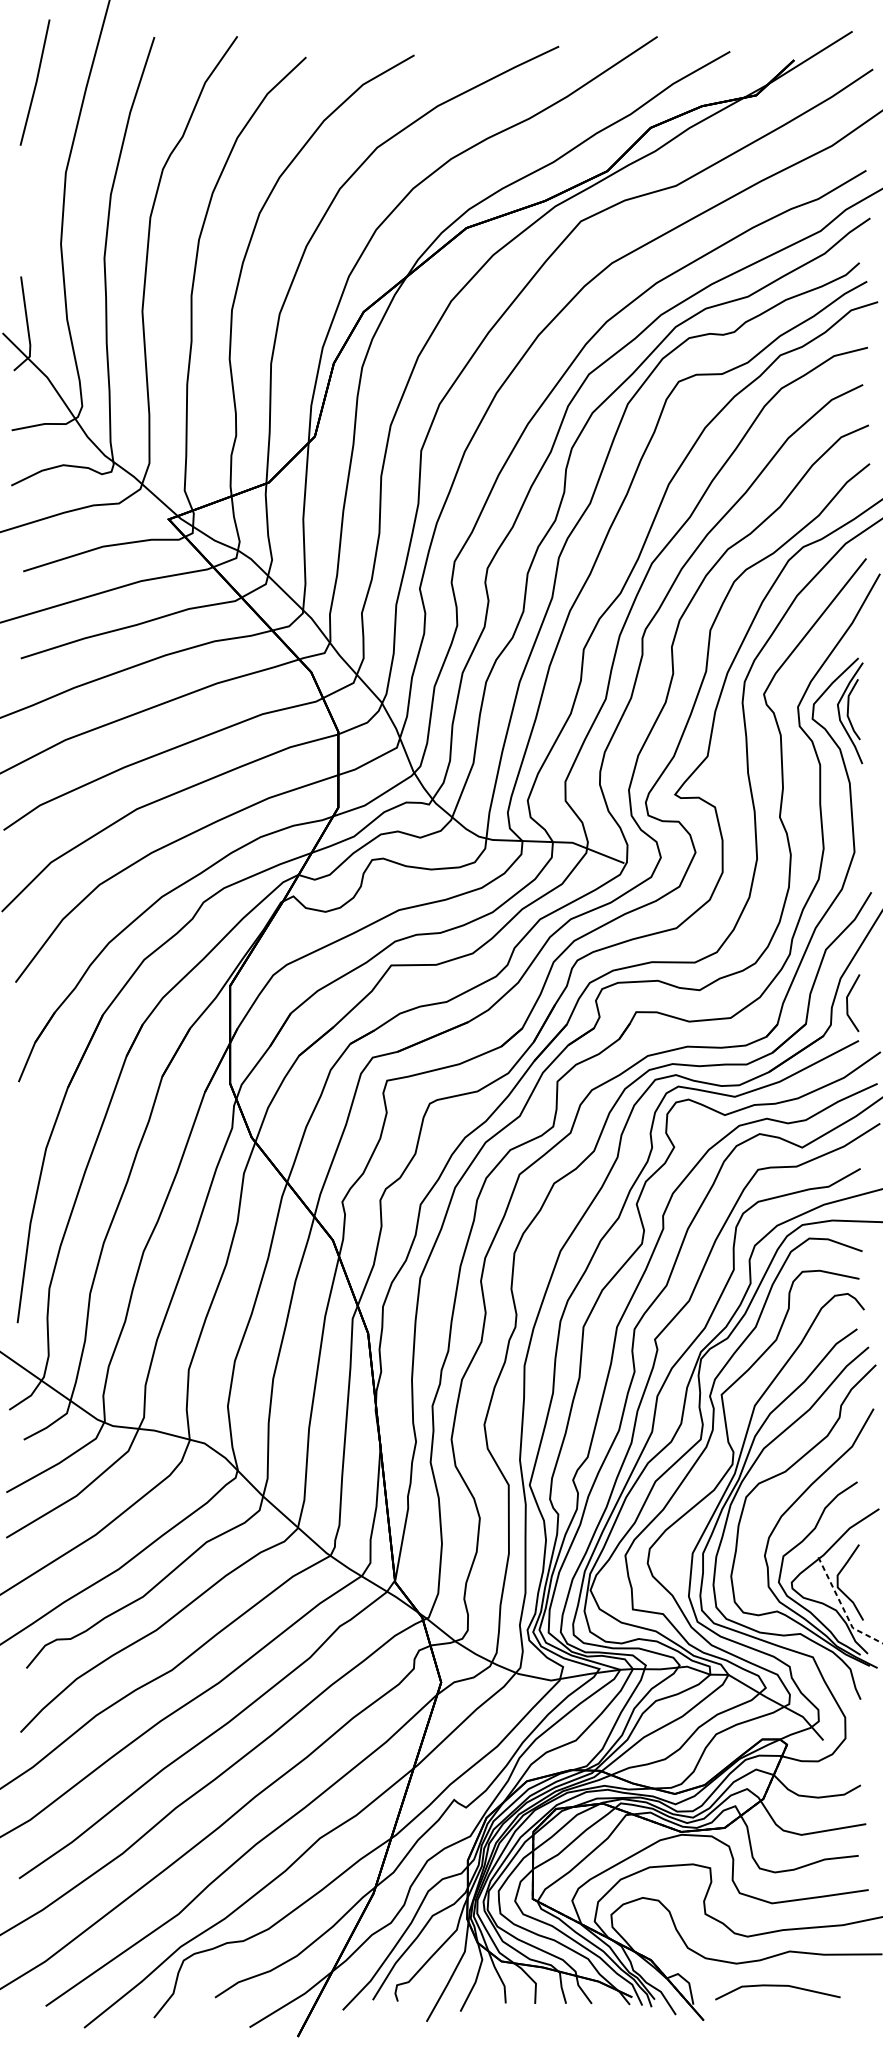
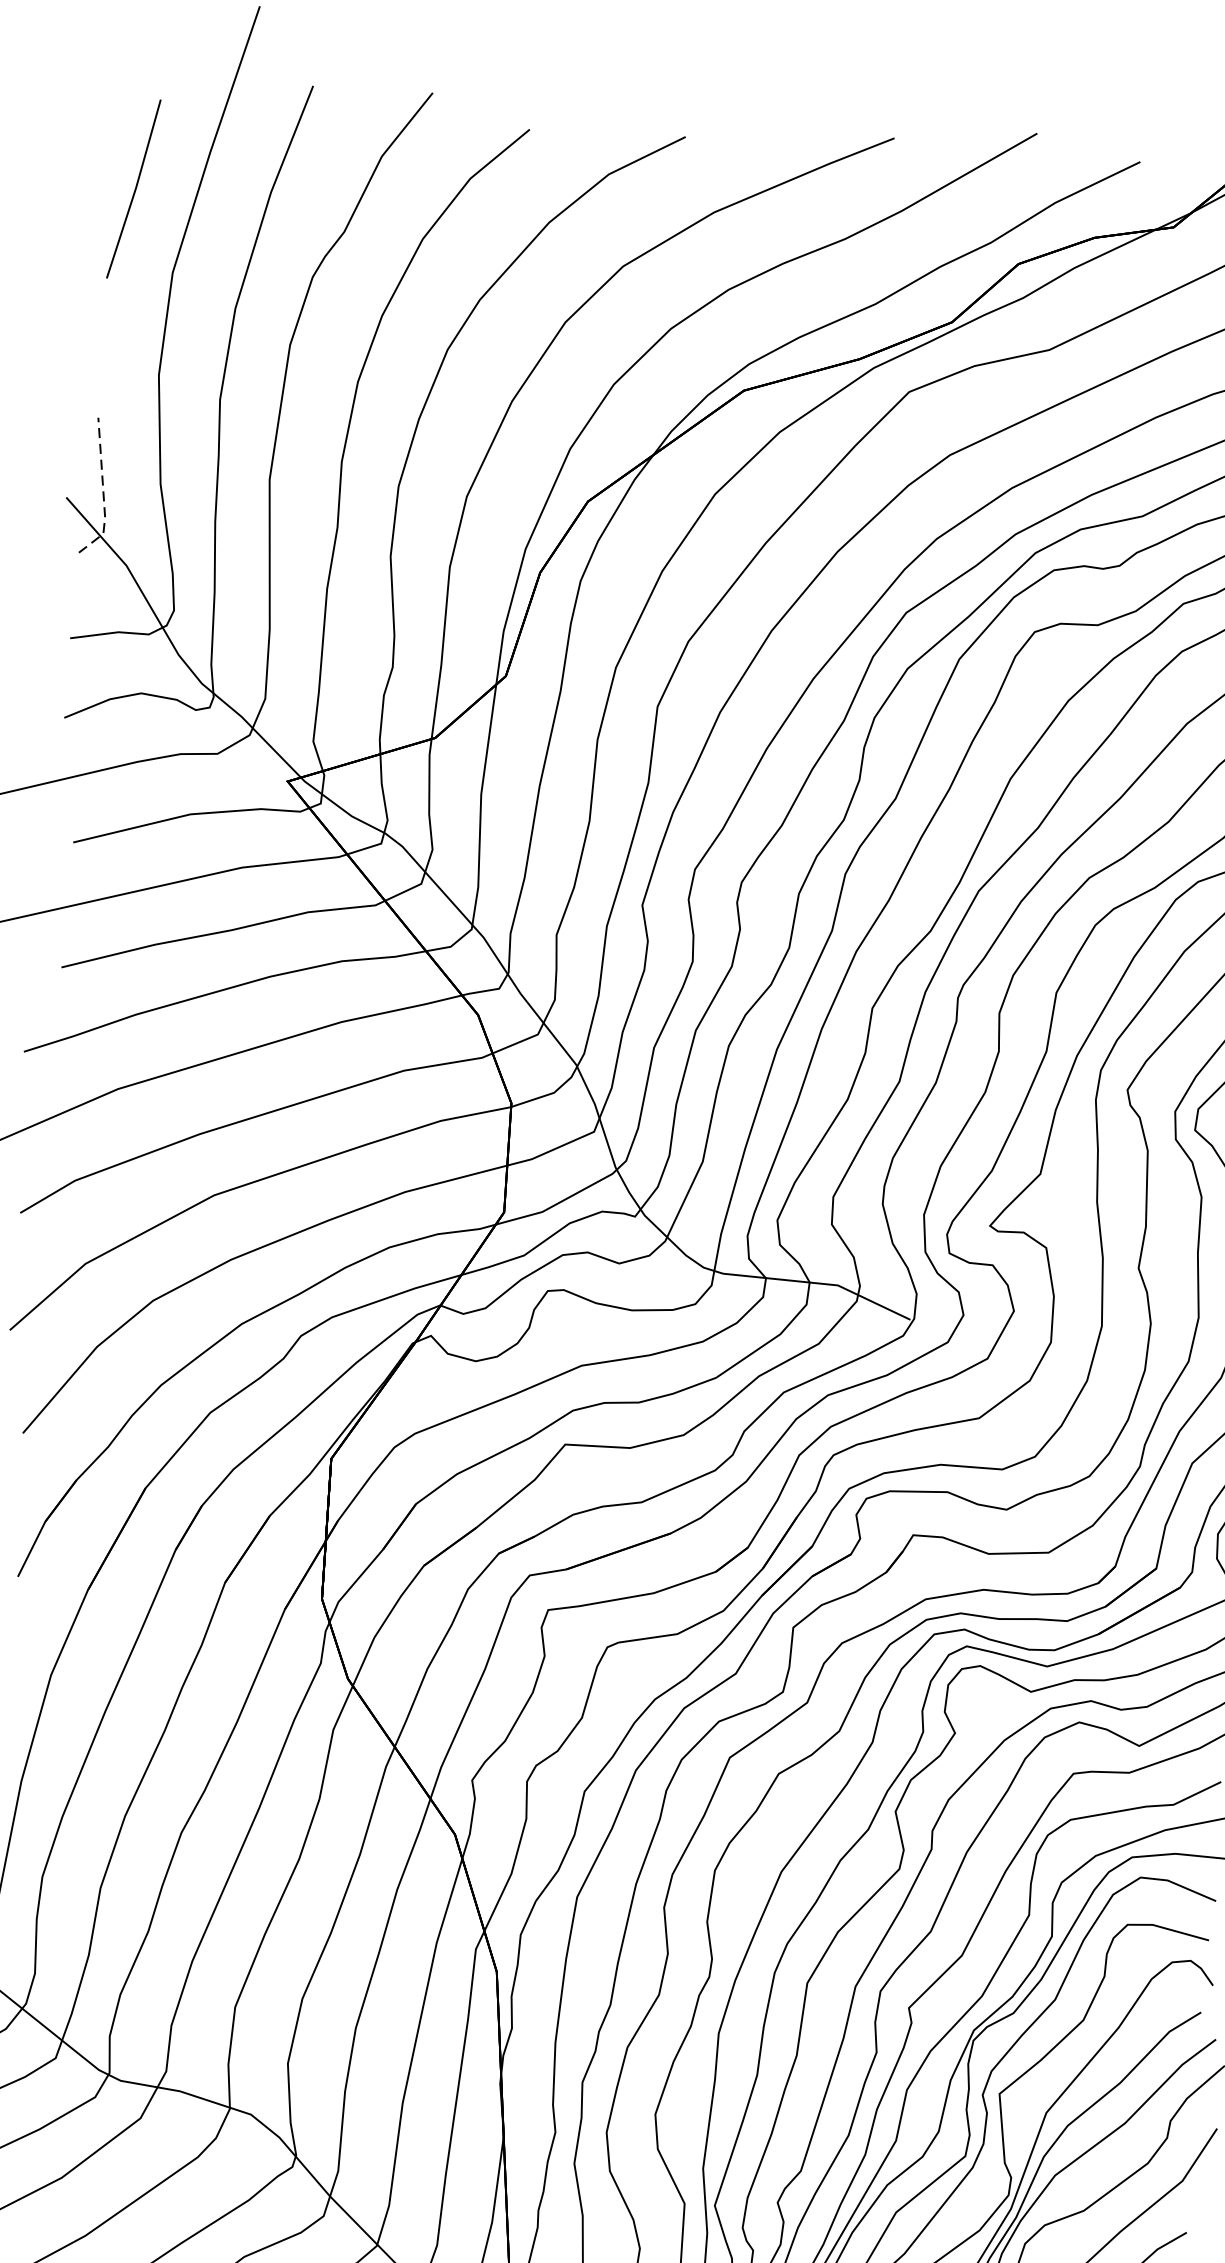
line: (35, 82) -> (134, 188), moved
line: (28, 328) -> (104, 493), solid -> dashed

